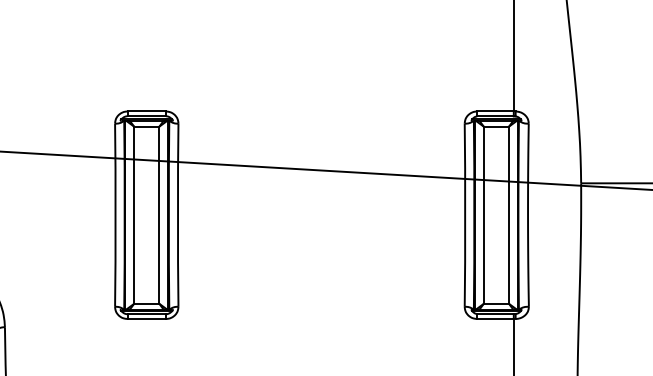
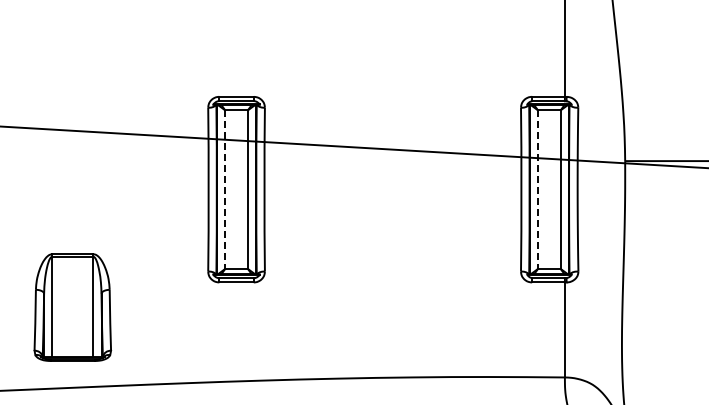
line: (134, 216) -> (225, 190), solid -> dashed
line: (484, 216) -> (538, 190), solid -> dashed

